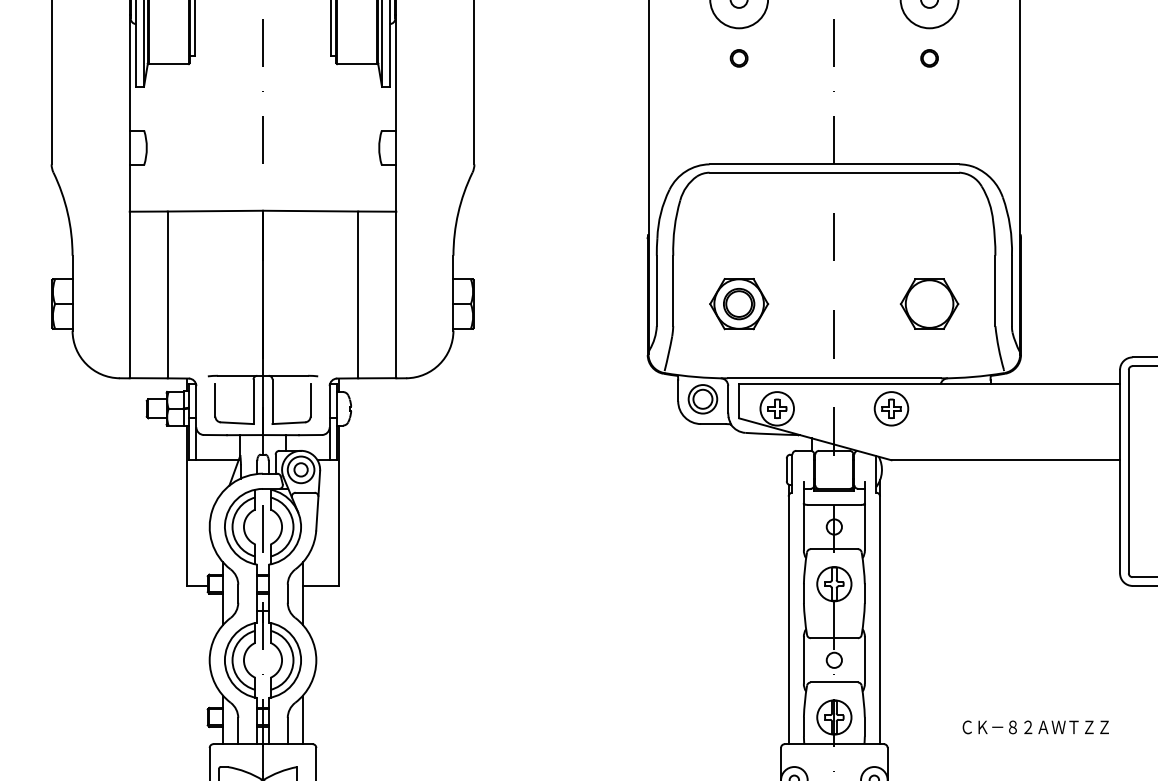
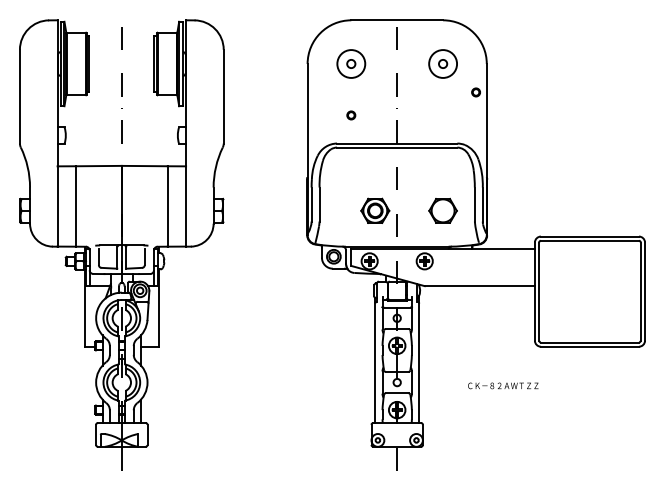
part: (739, 58) -> (351, 115), moved
part: (928, 58) -> (475, 92), moved
part: (739, 303) -> (375, 210), moved
text: (1036, 726) -> (503, 385), moved

